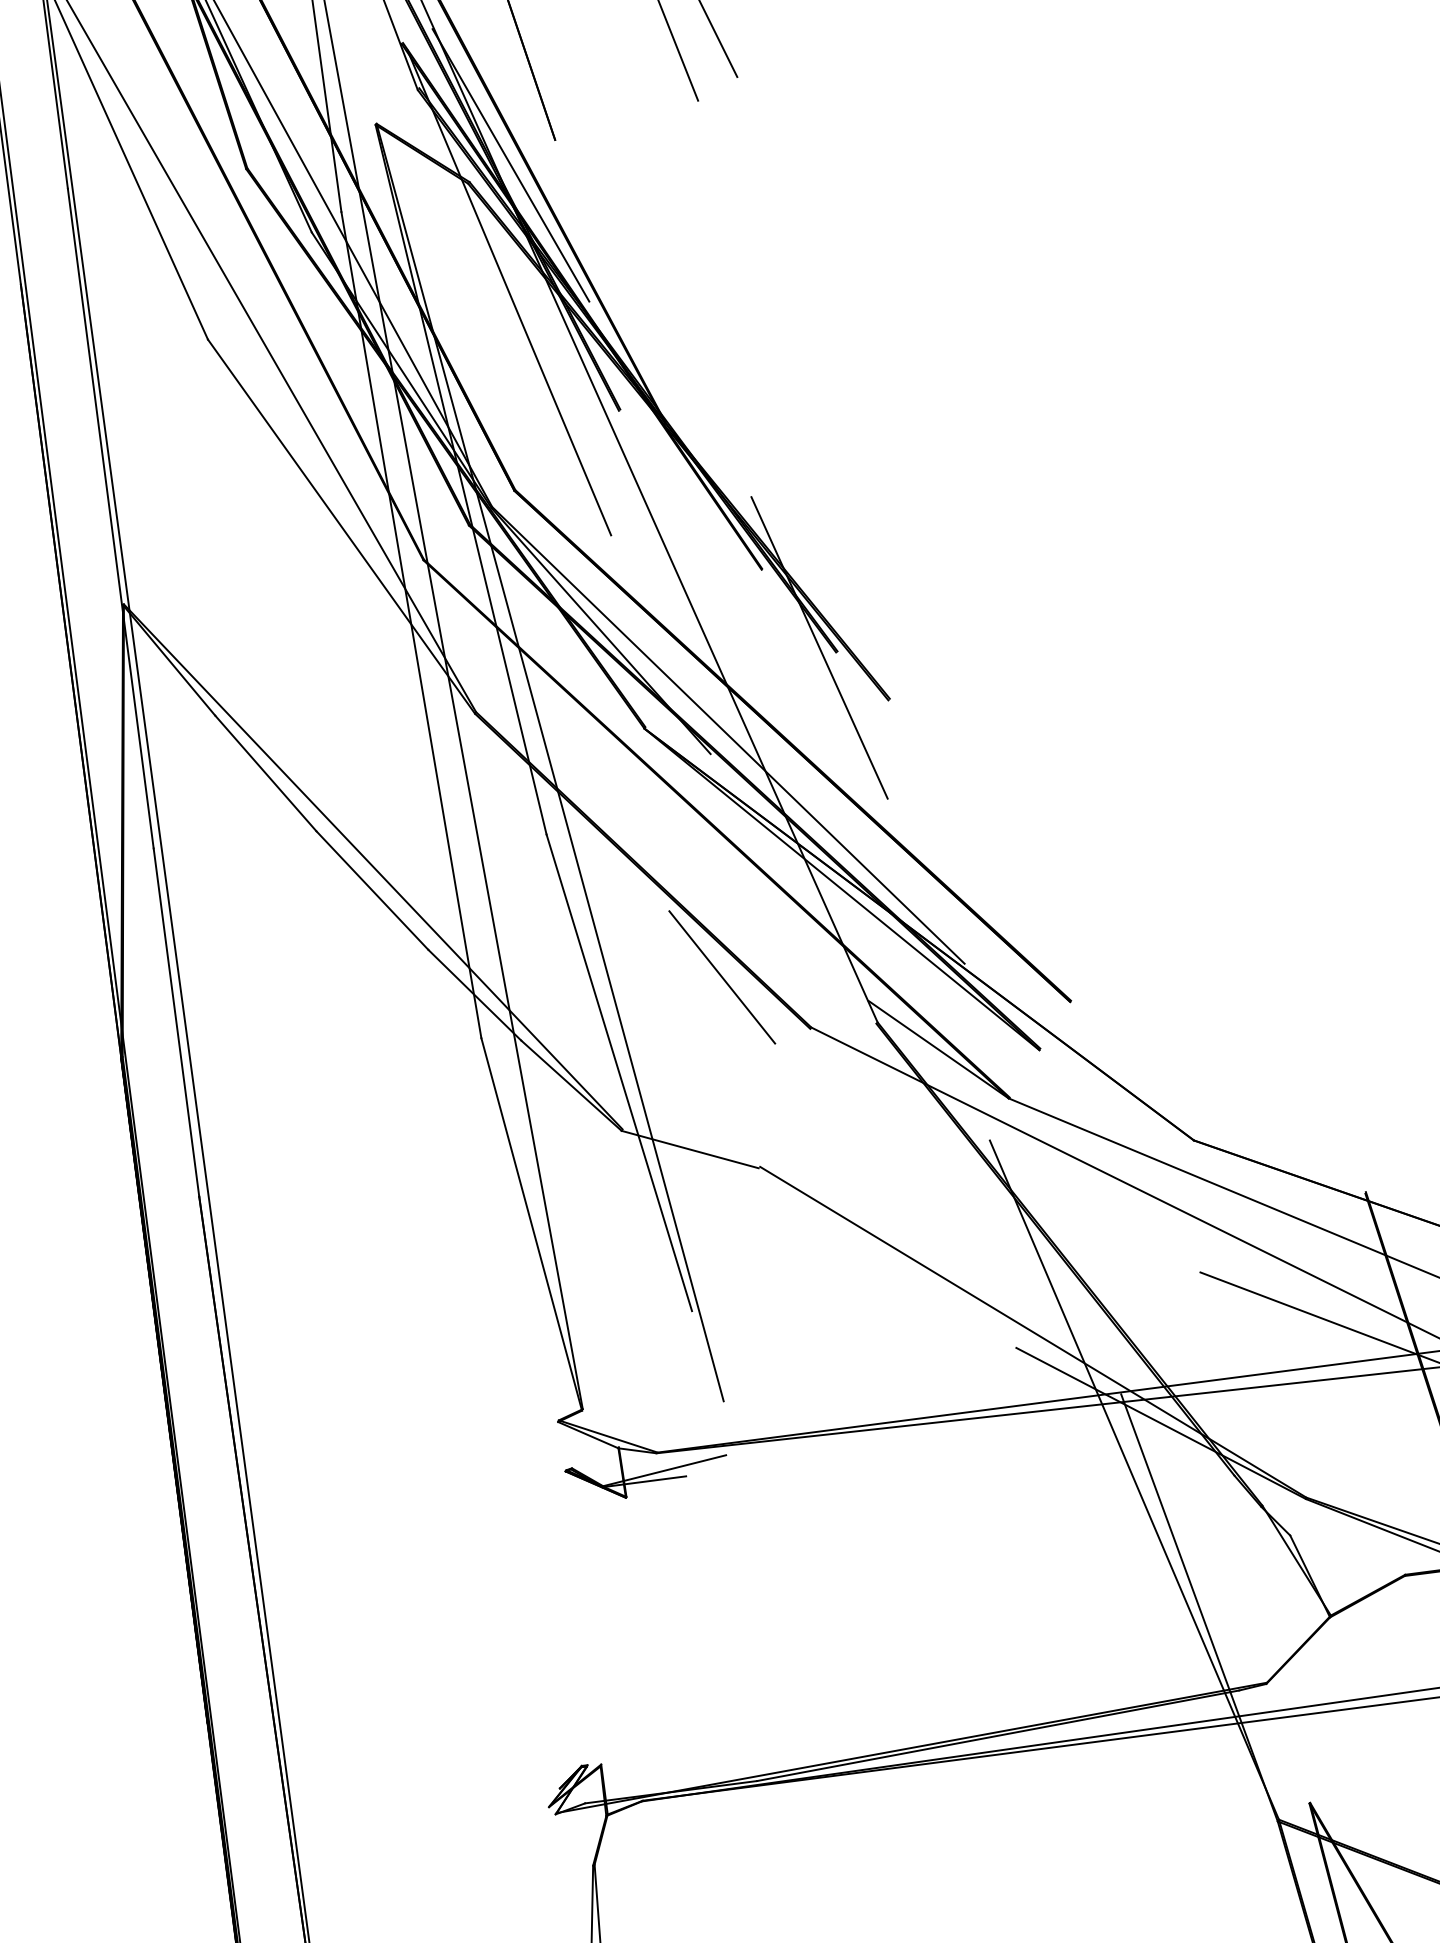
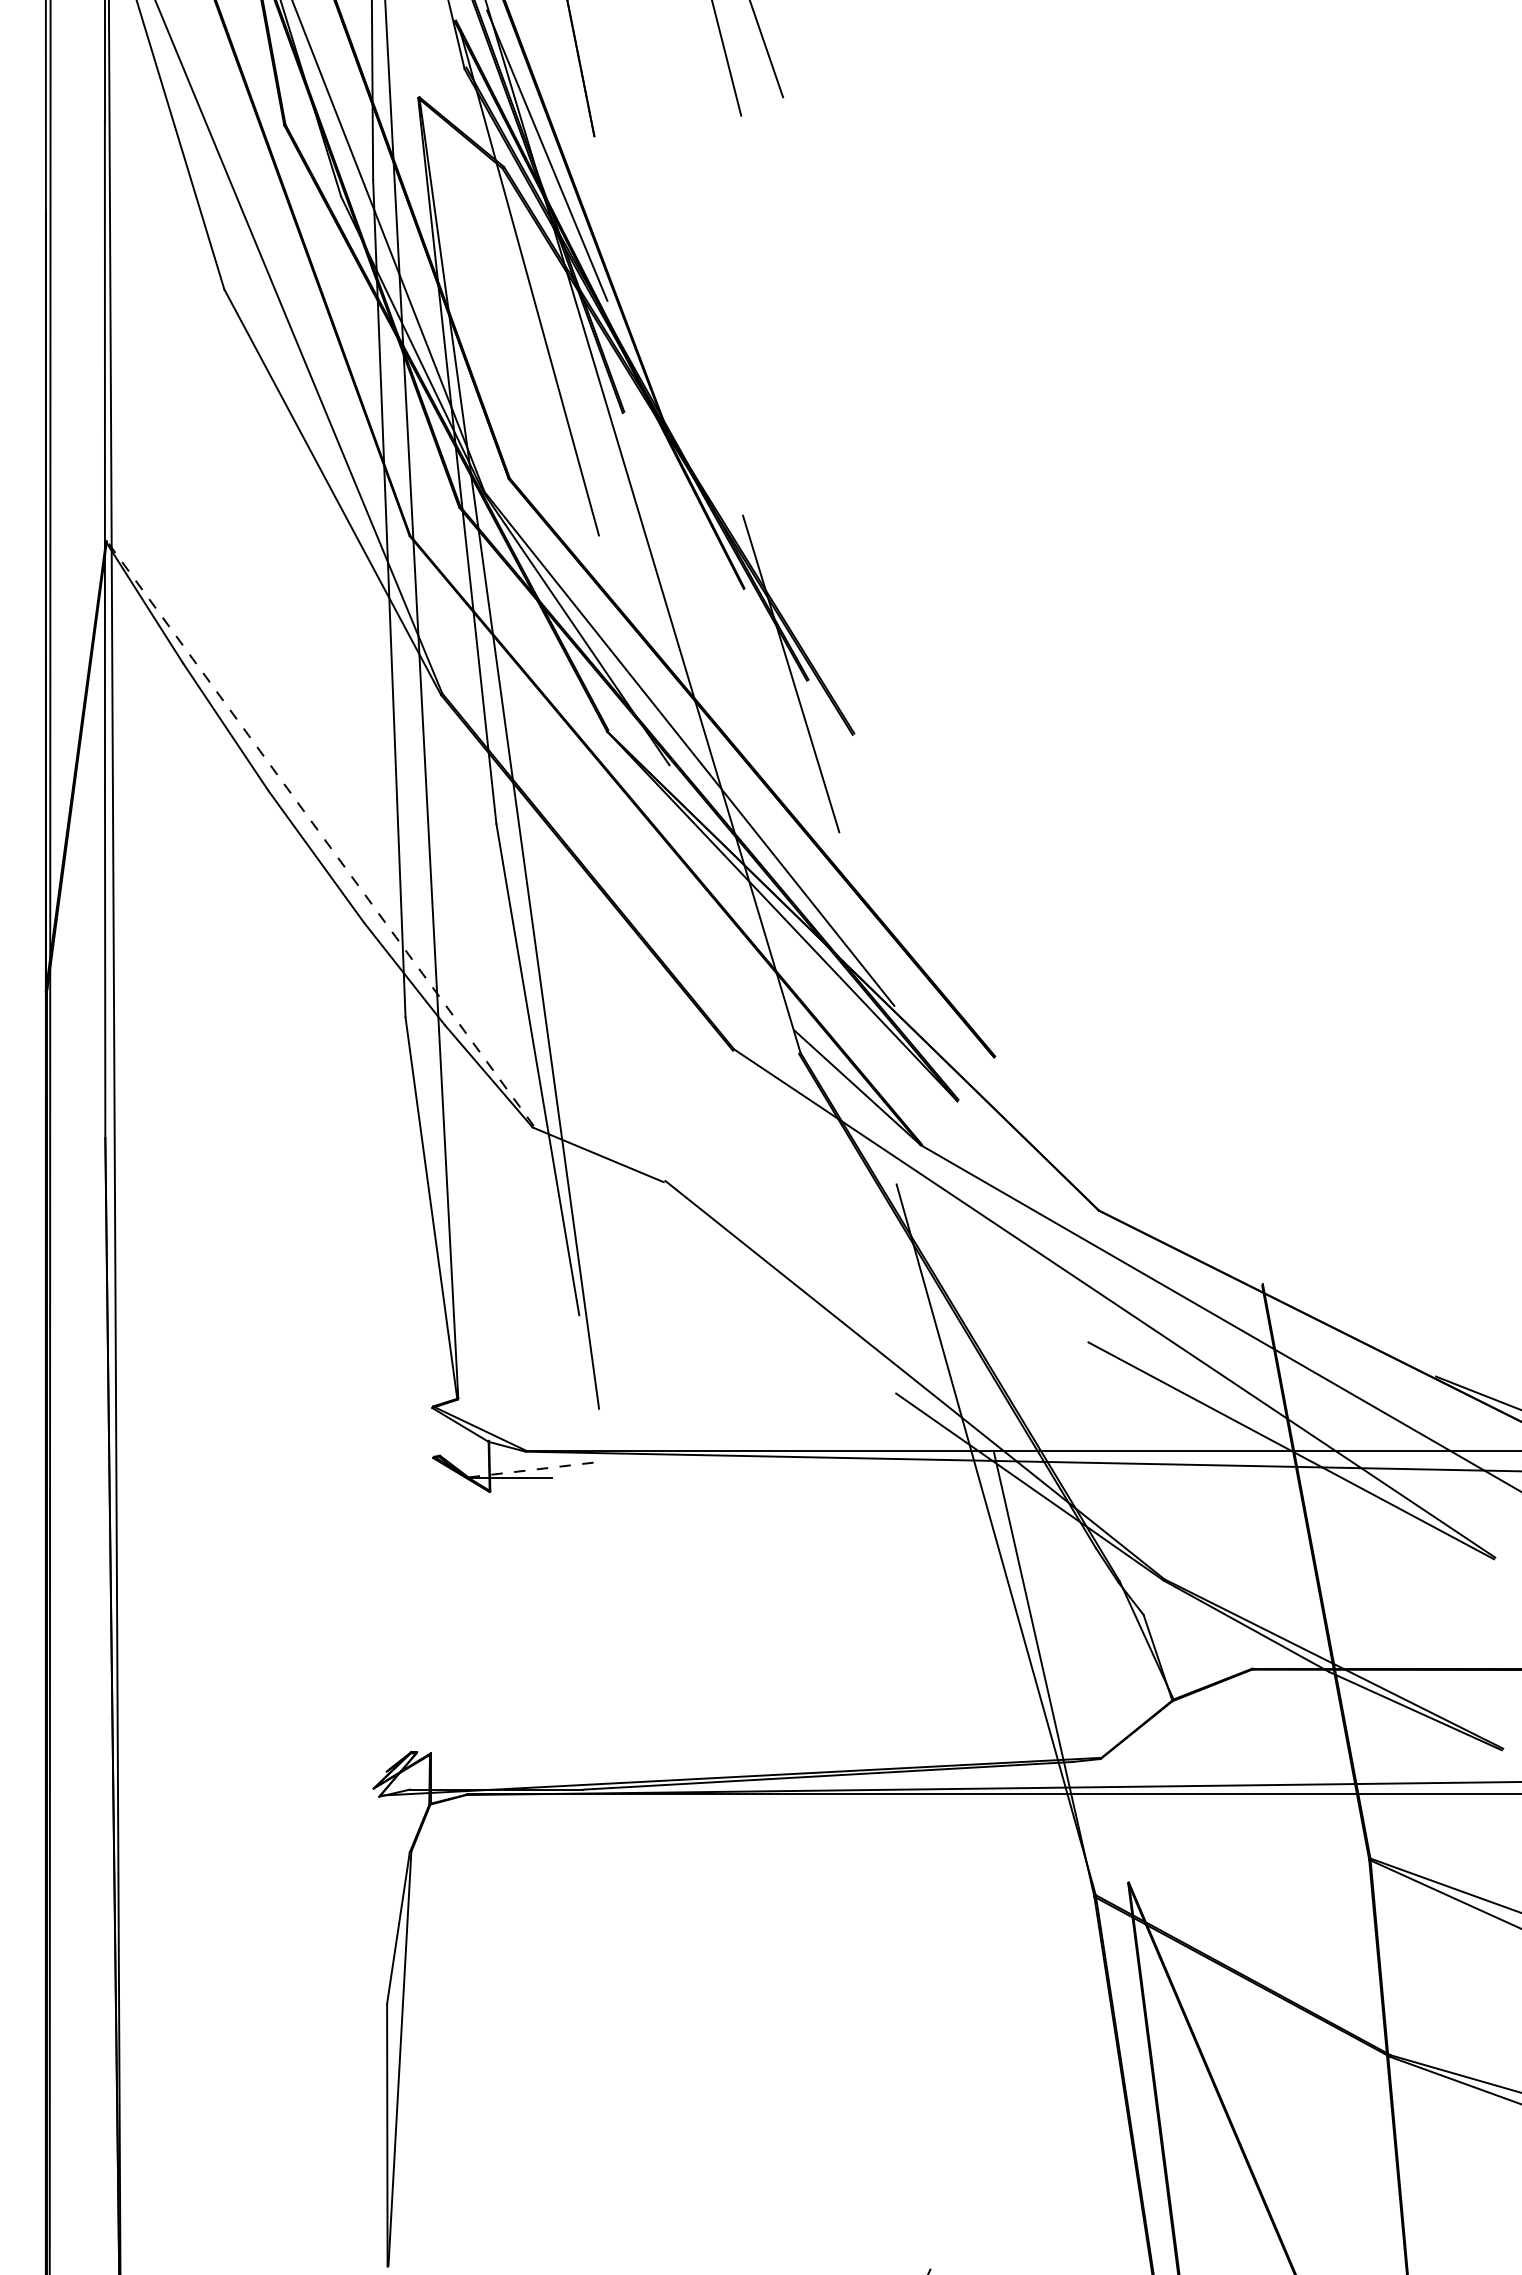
line: (373, 866) -> (320, 833), solid -> dashed
line: (722, 976) -> (652, 987), removed
line: (665, 1470) -> (532, 1469), solid -> dashed

